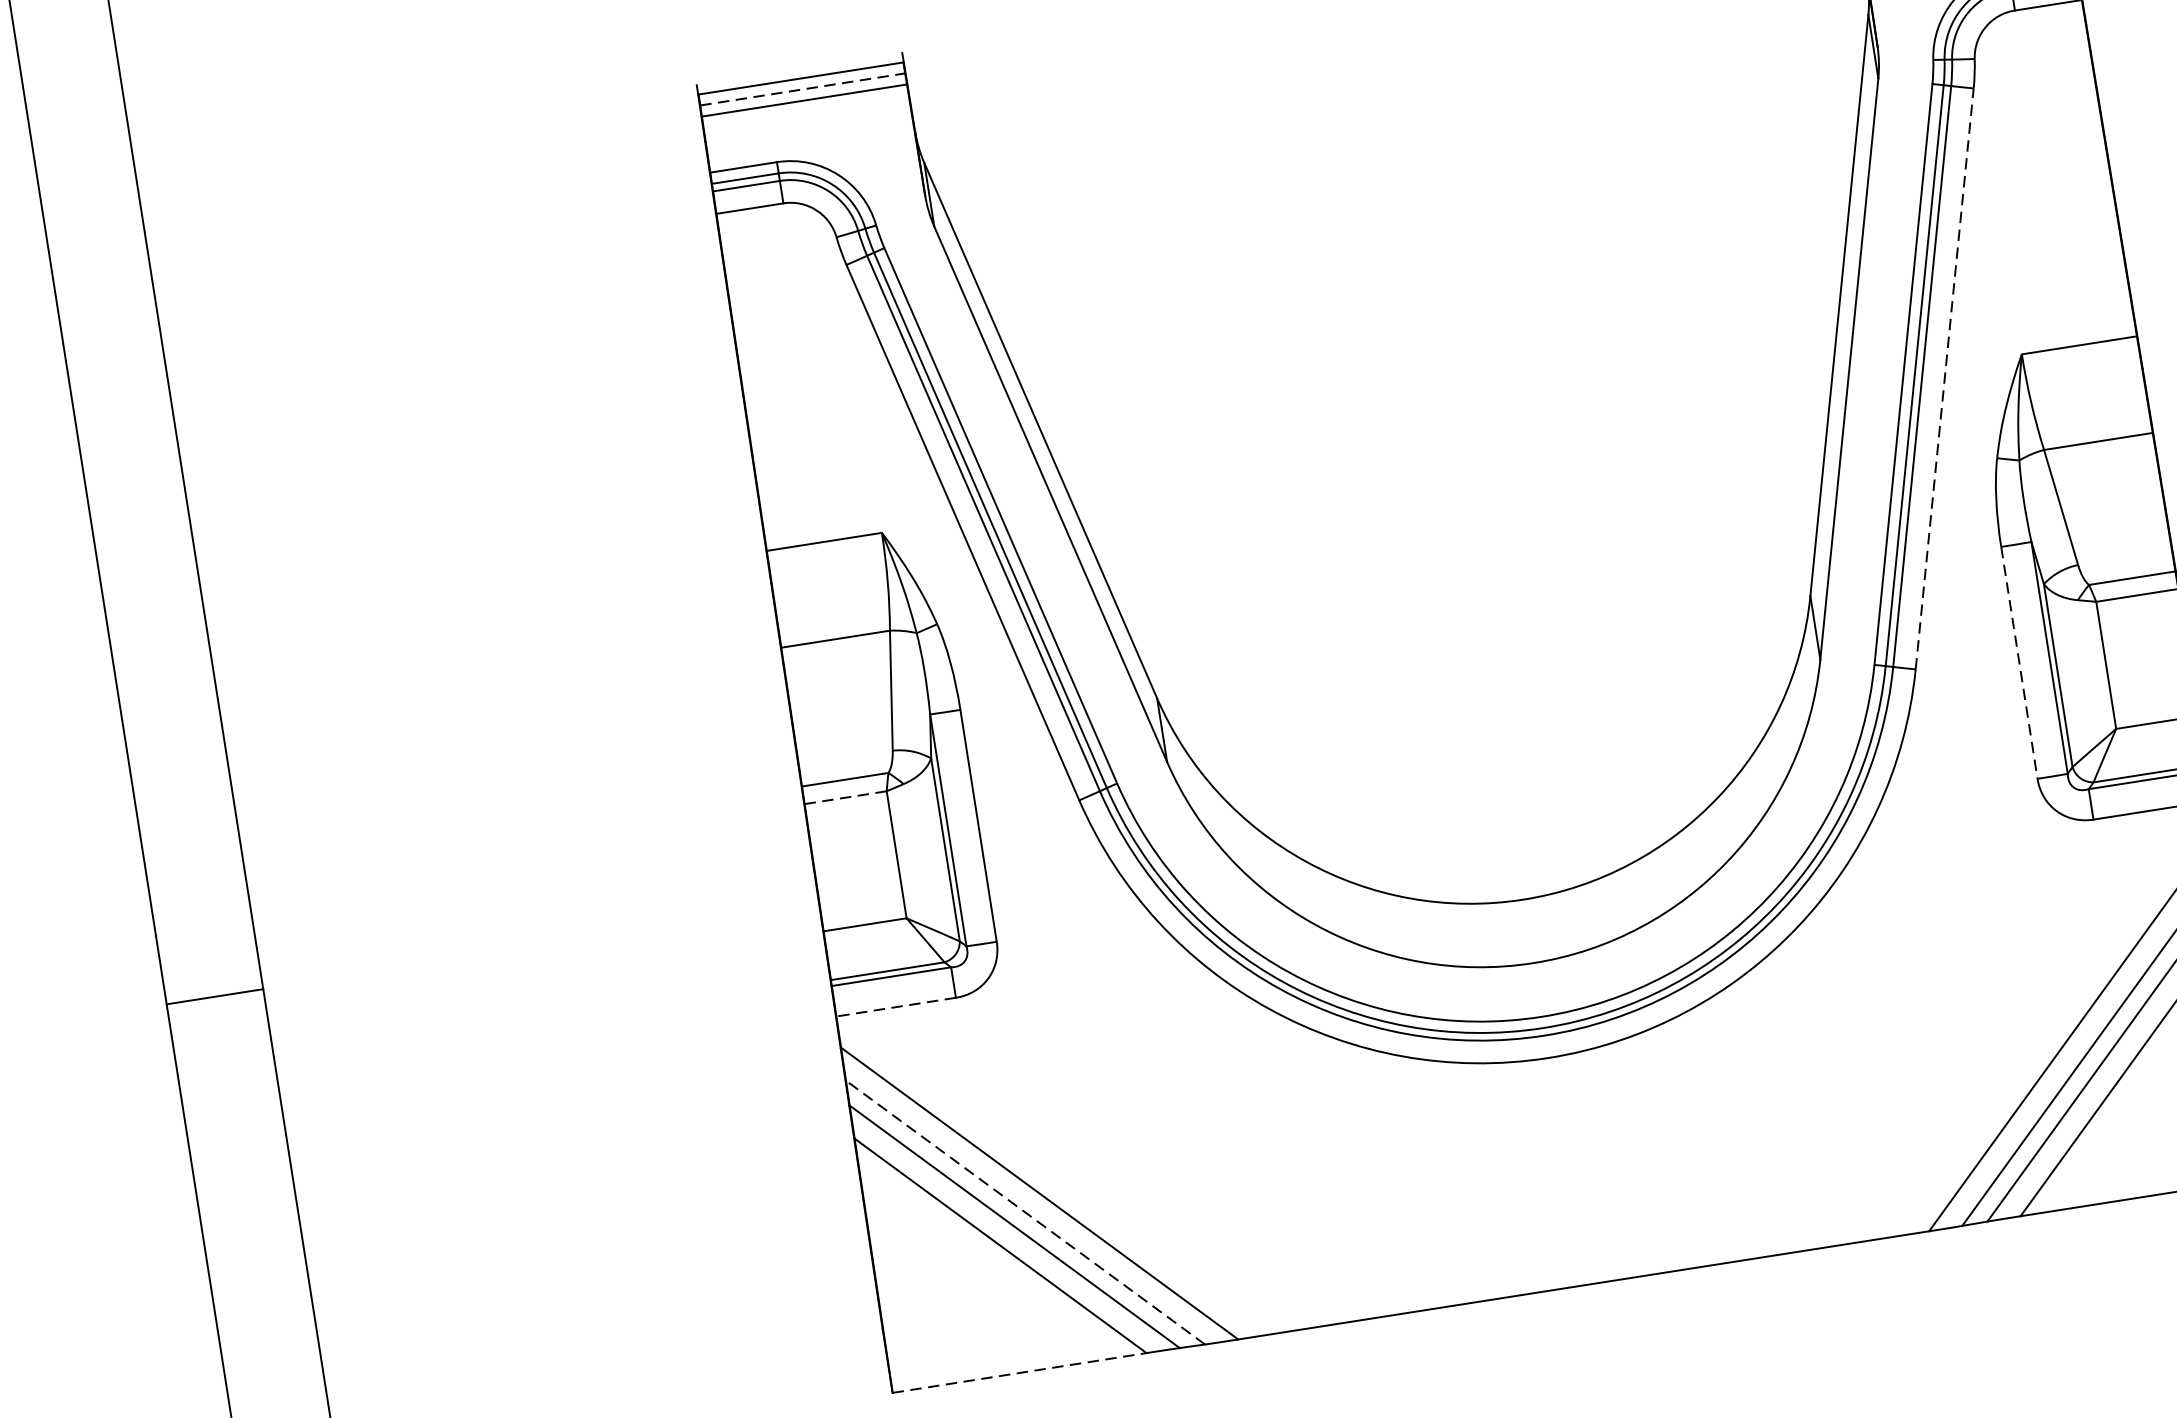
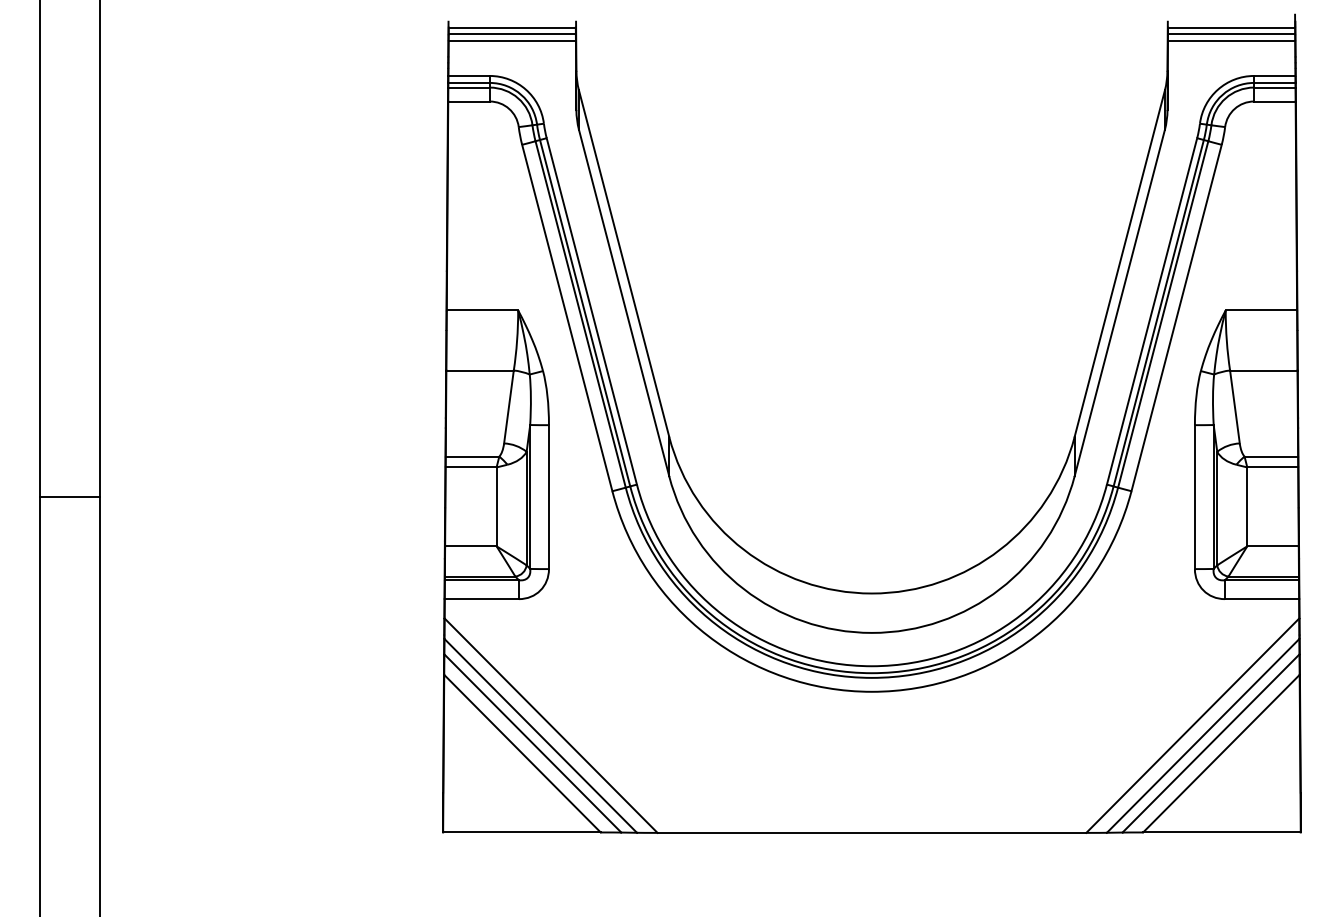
line: (803, 89) -> (512, 34), dashed -> solid
line: (1944, 379) -> (1176, 318), dashed -> solid
line: (2018, 663) -> (1194, 497), dashed -> solid
line: (844, 797) -> (470, 467), dashed -> solid
line: (215, 997) -> (70, 497), moved
line: (895, 1007) -> (481, 599), dashed -> solid
line: (1025, 1212) -> (540, 735), dashed -> solid
line: (1018, 1373) -> (521, 832), dashed -> solid

